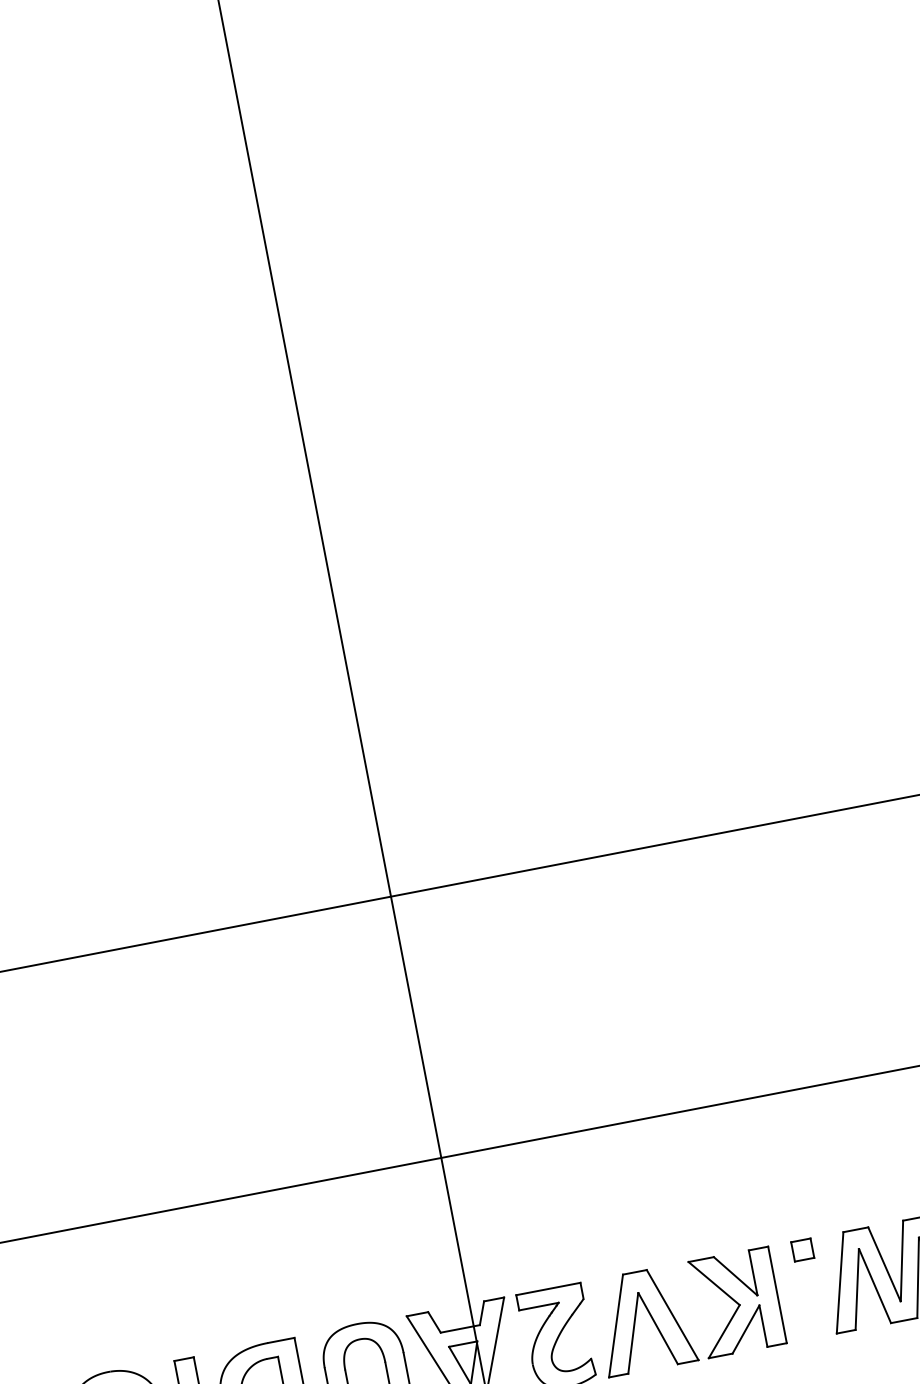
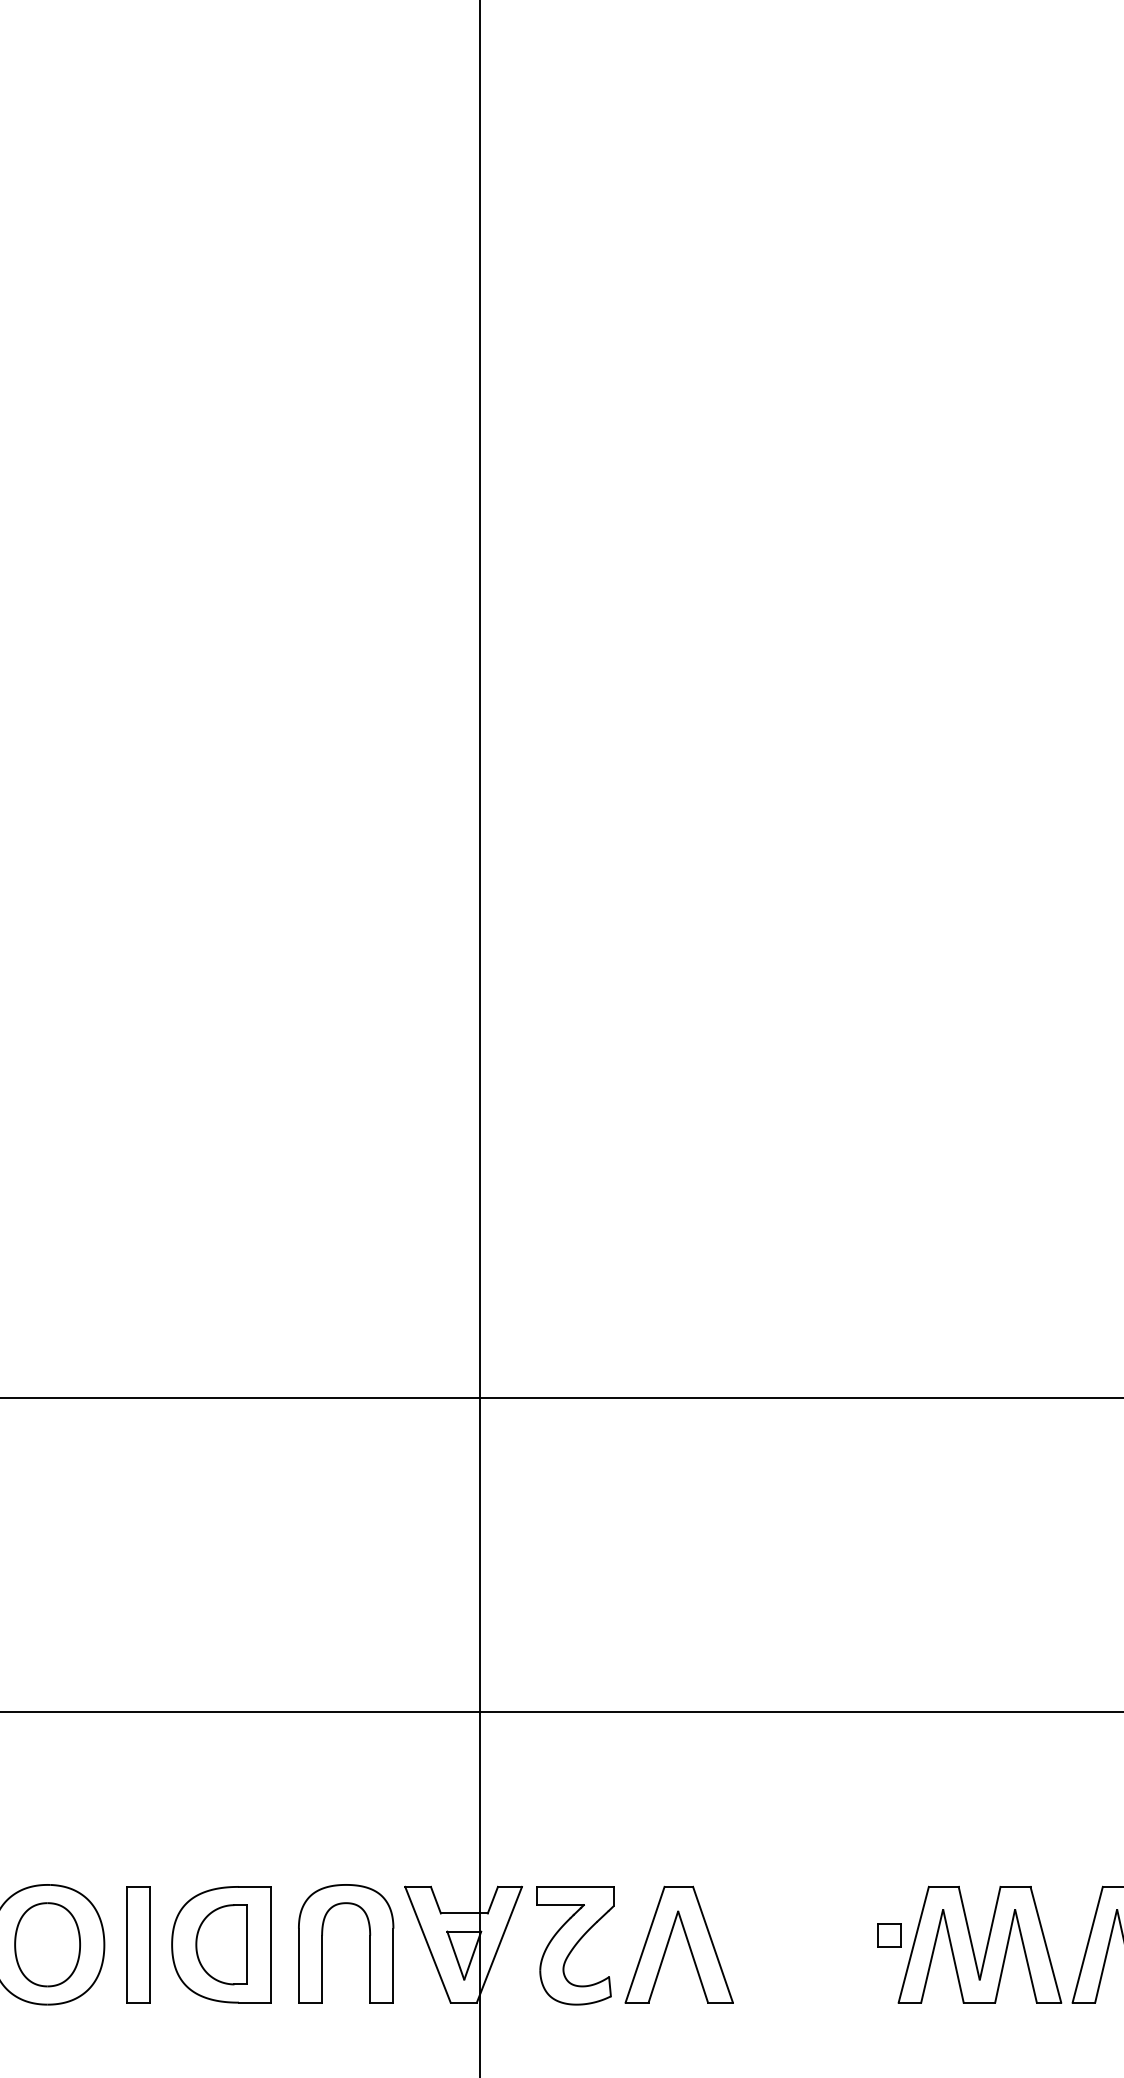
part: (802, 1250) -> (889, 1935), moved
part: (737, 1302) -> (790, 1944), removed

